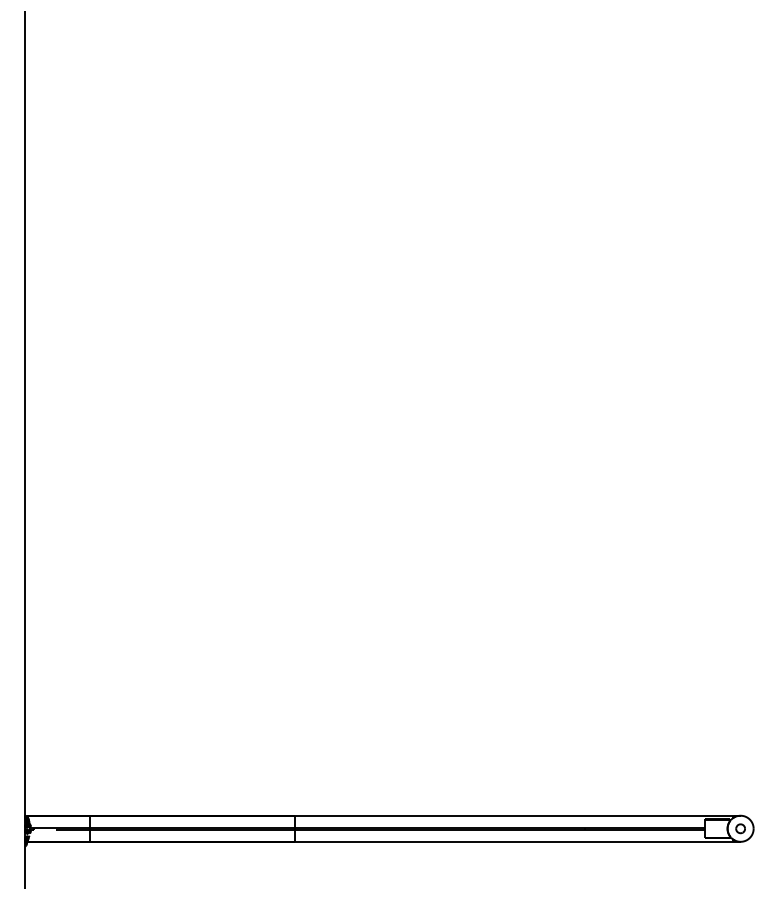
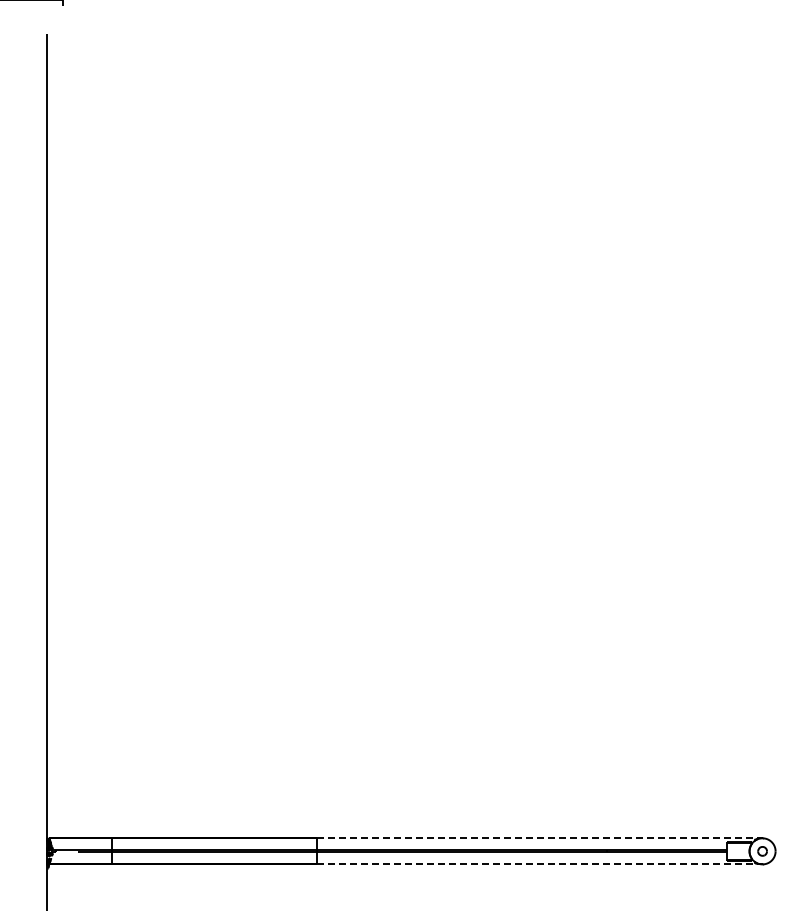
line: (518, 815) -> (540, 838), solid -> dashed
line: (518, 841) -> (540, 864), solid -> dashed

